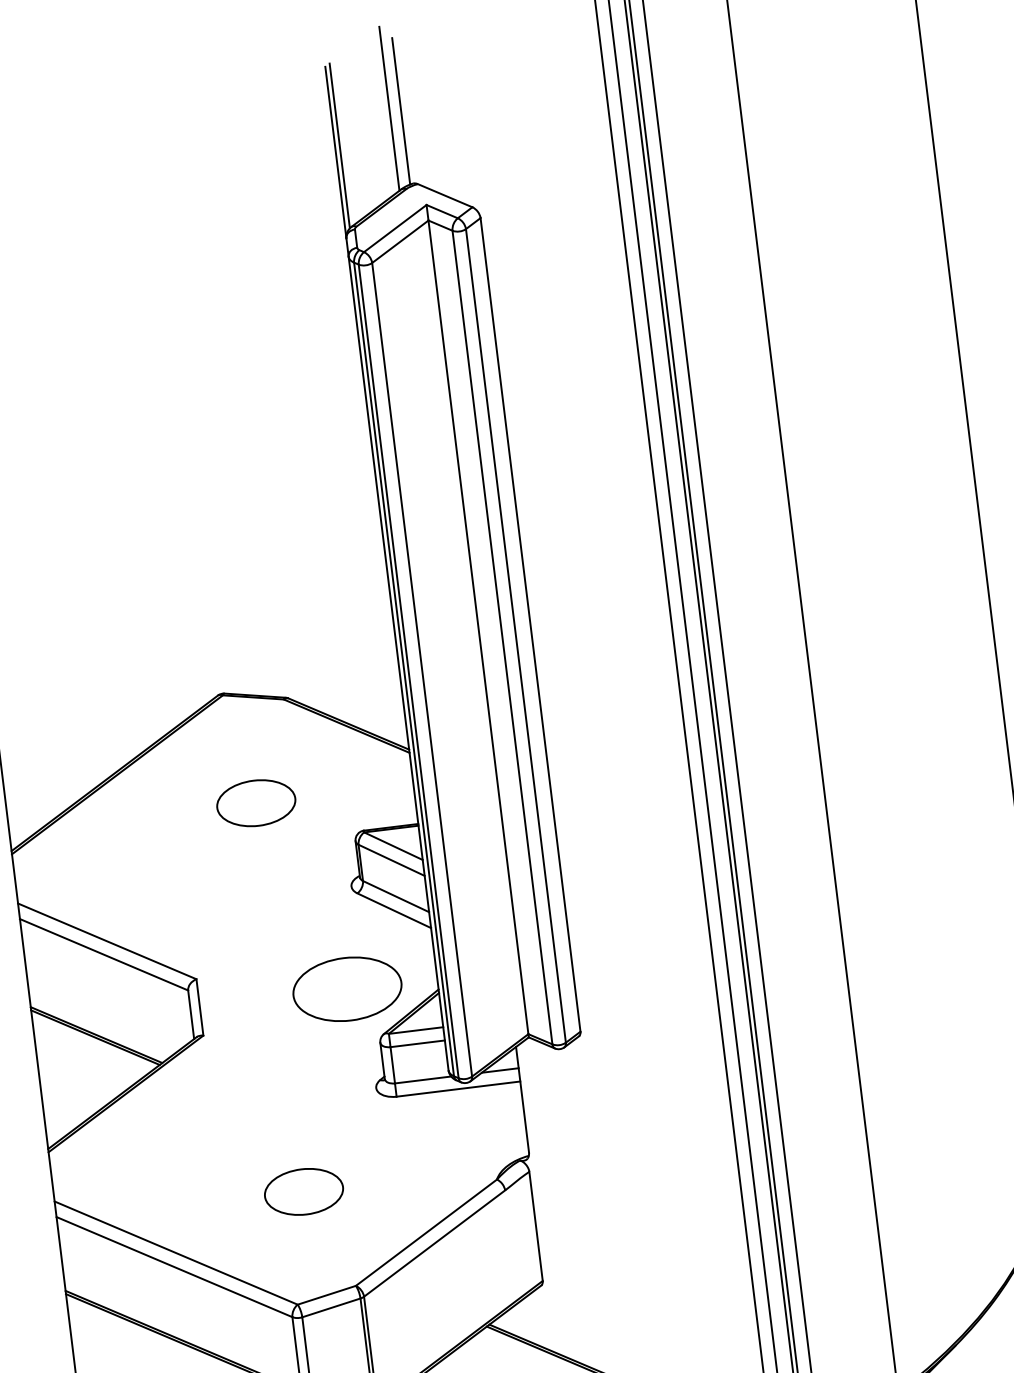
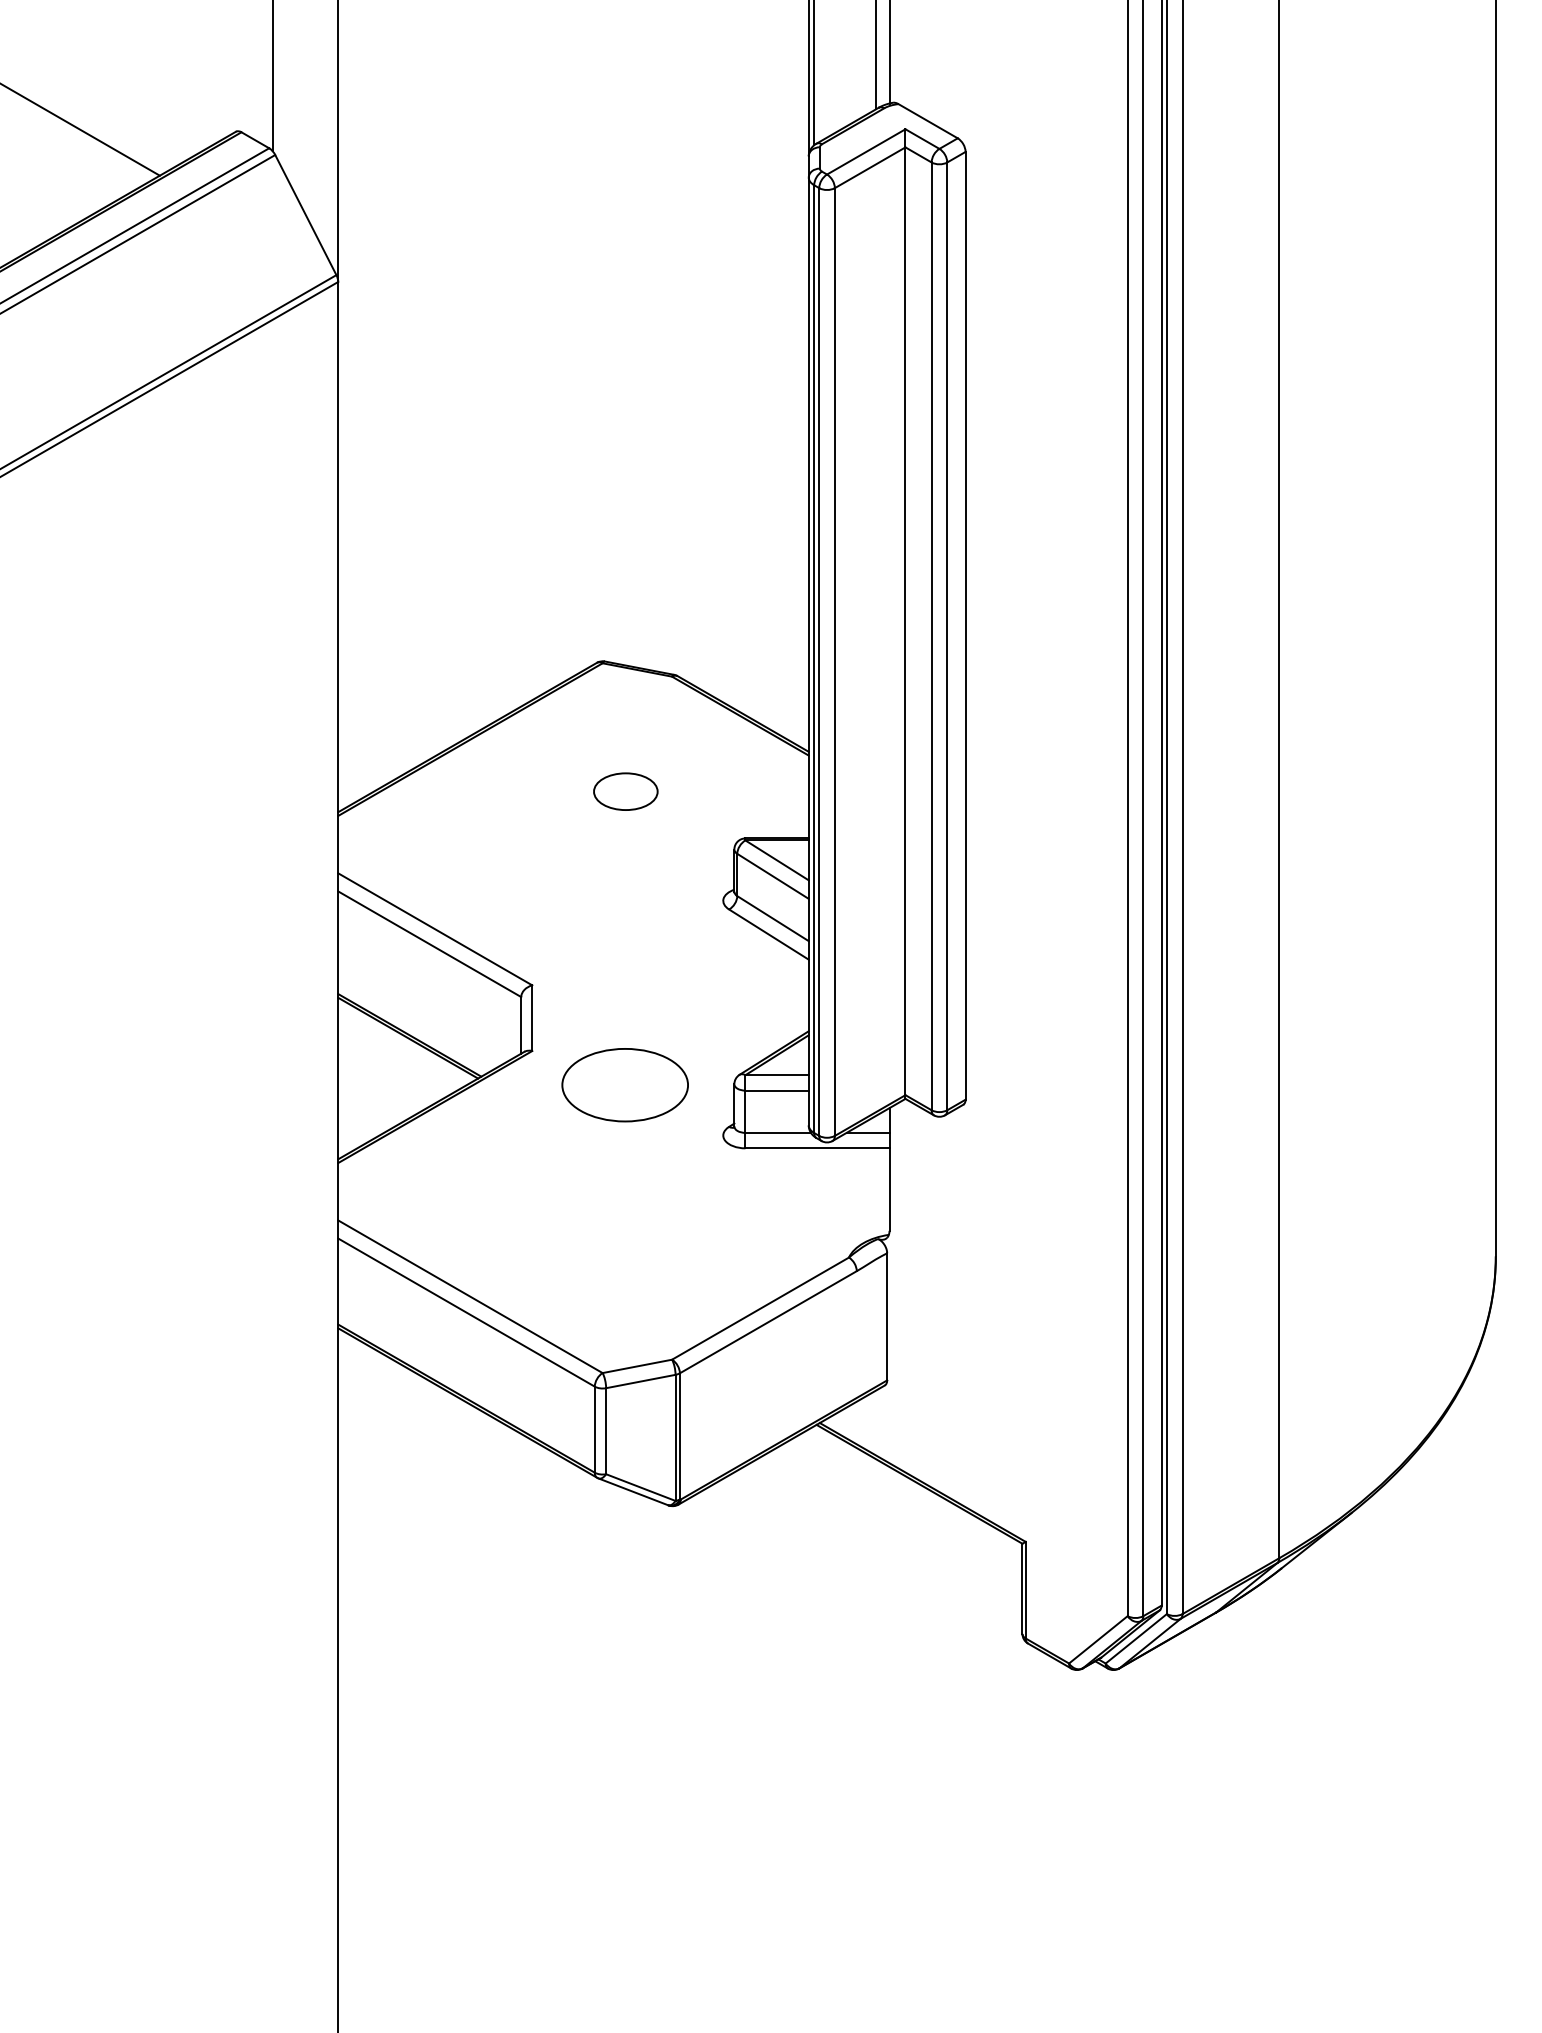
part: (256, 803) -> (625, 791), size x0.7
part: (346, 989) -> (624, 1085), moved
part: (303, 1191) -> (625, 1244), removed

